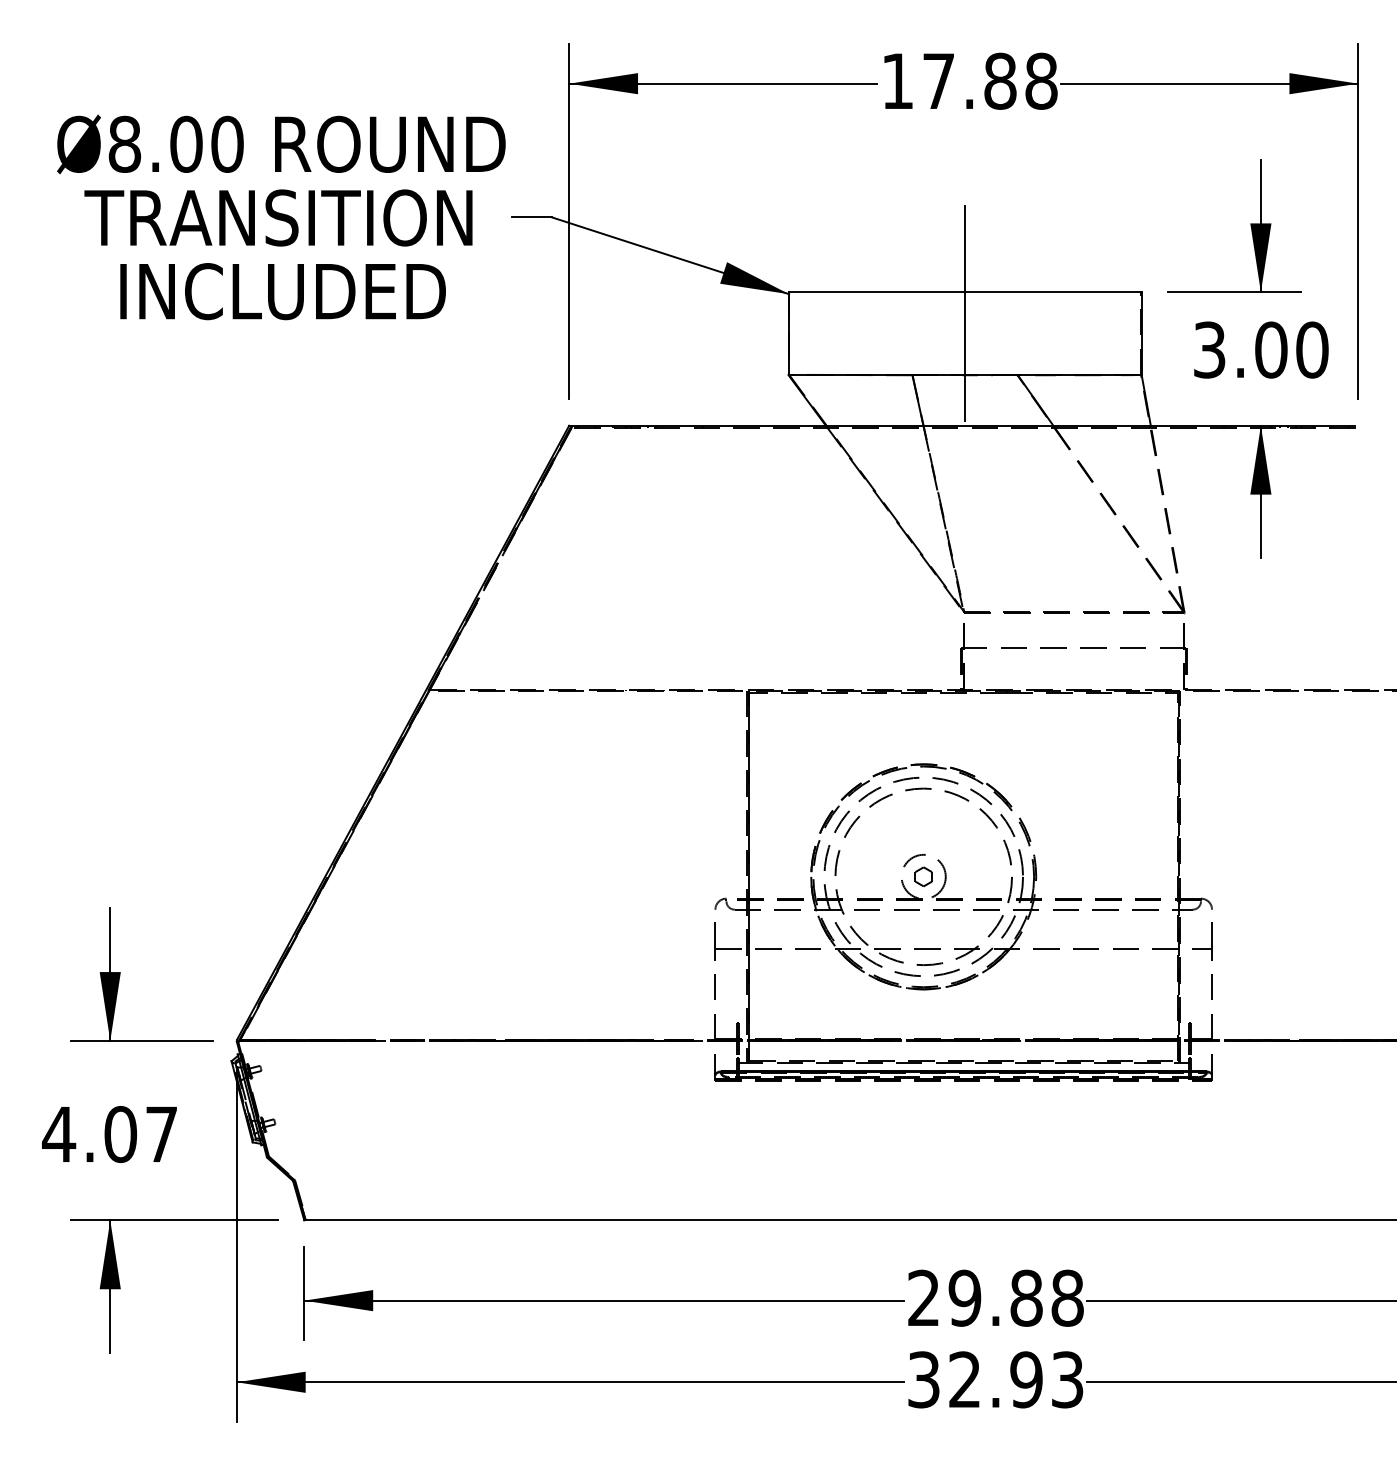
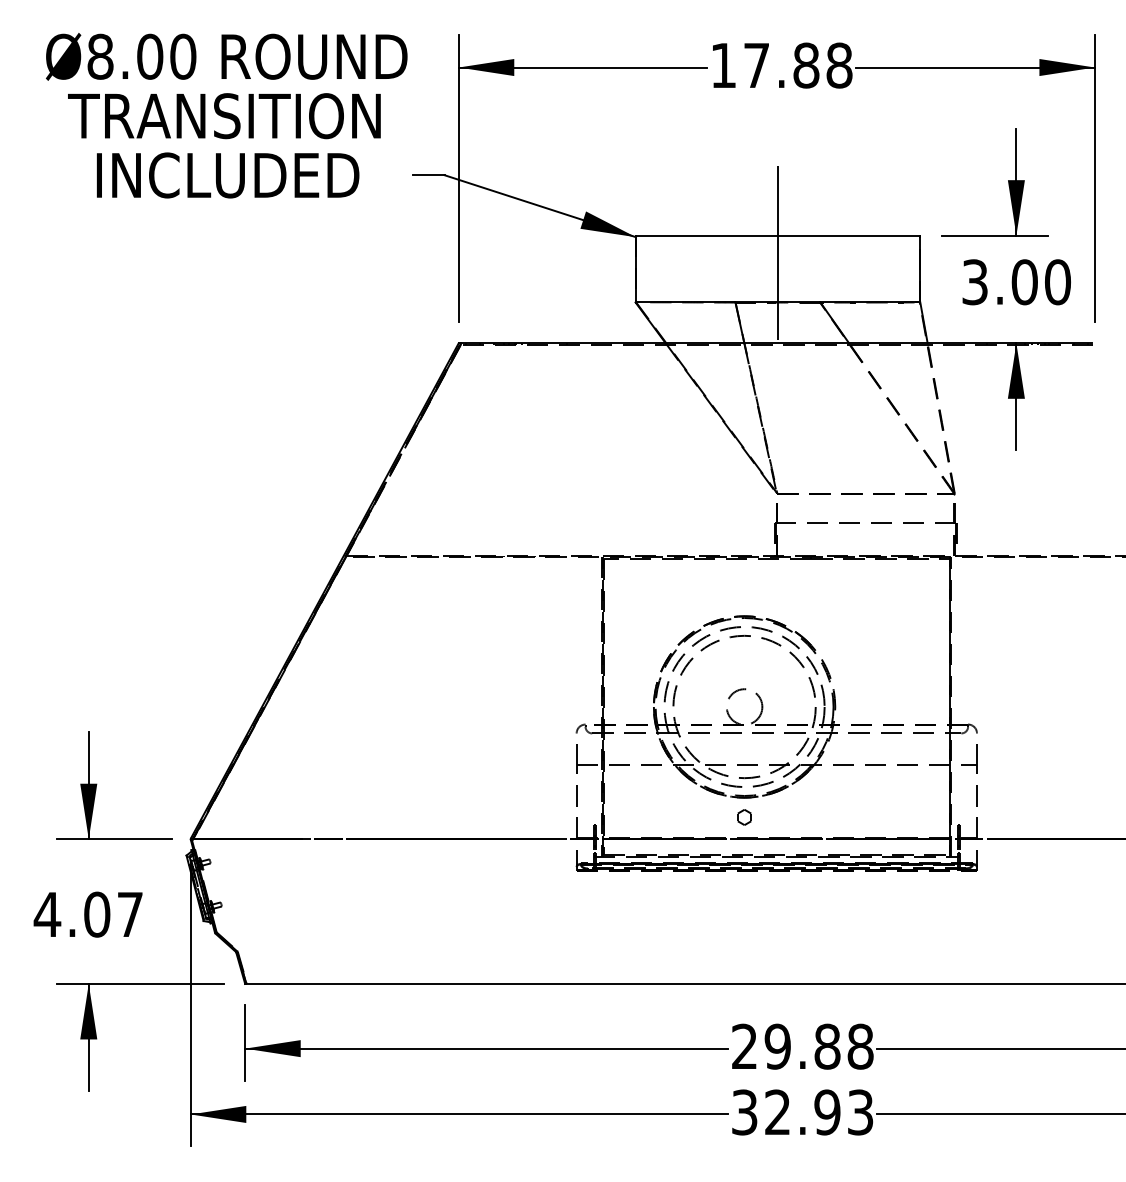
text: (281, 217) -> (226, 115), moved
part: (923, 876) -> (744, 817), moved

